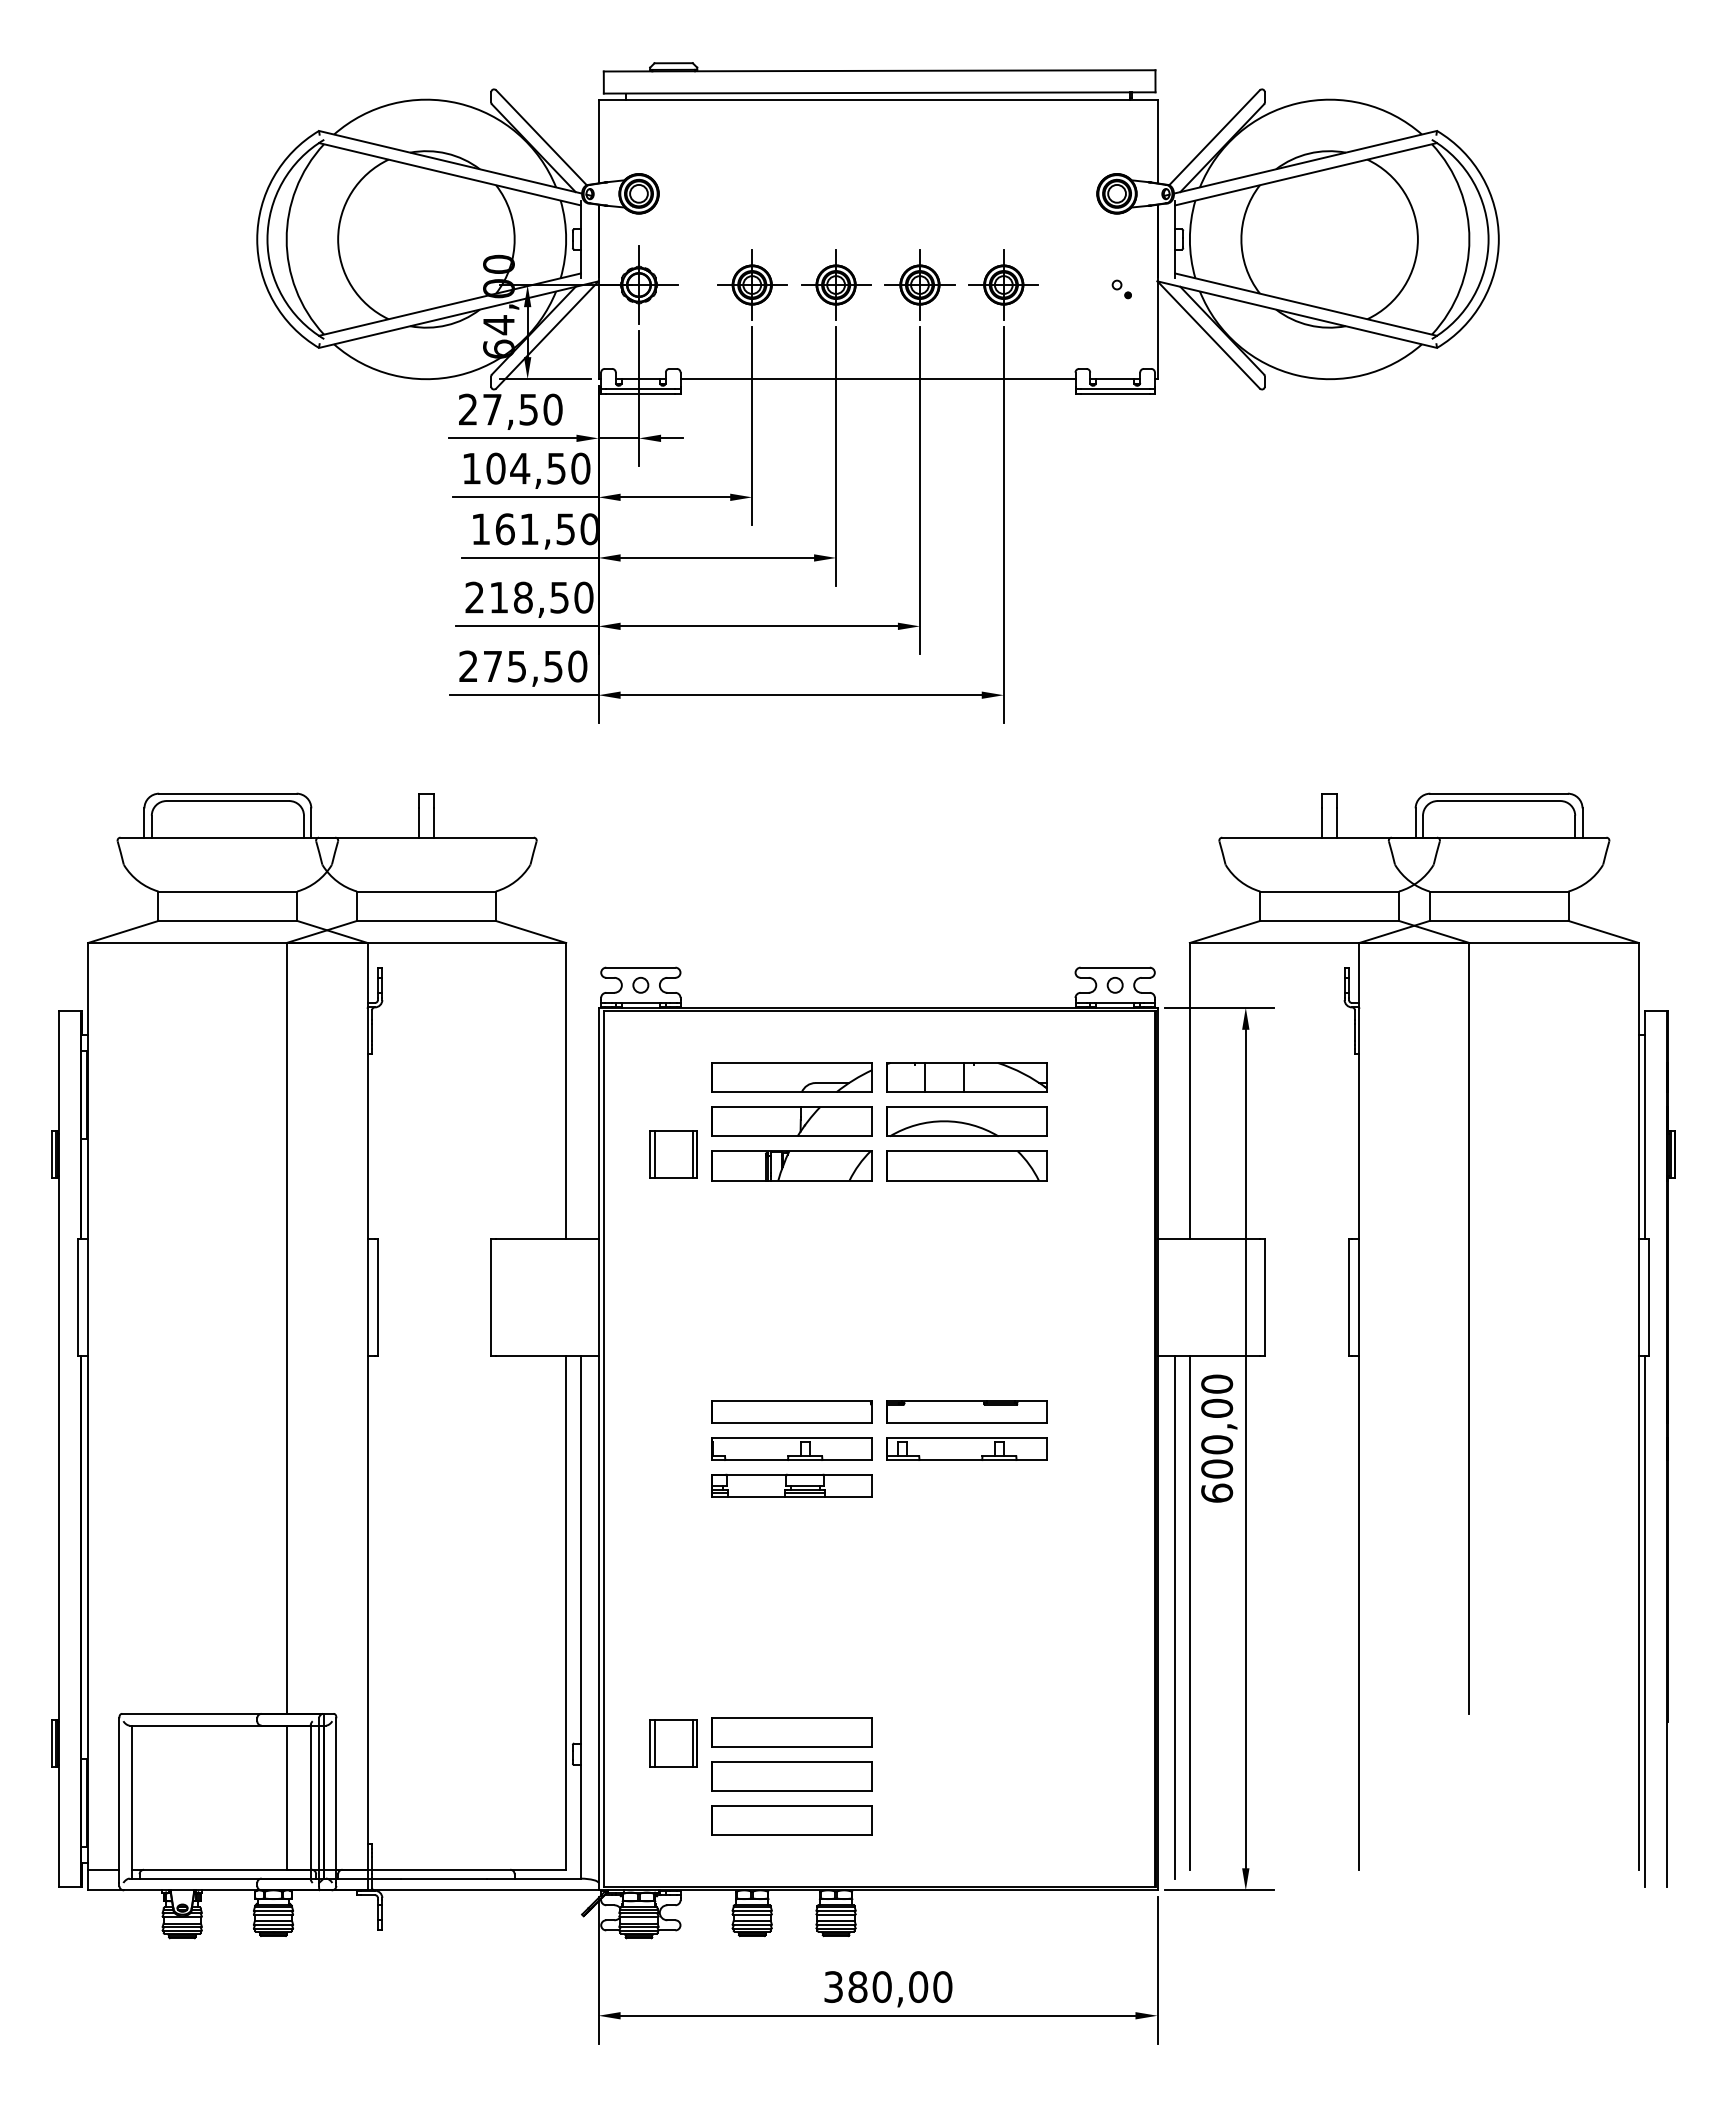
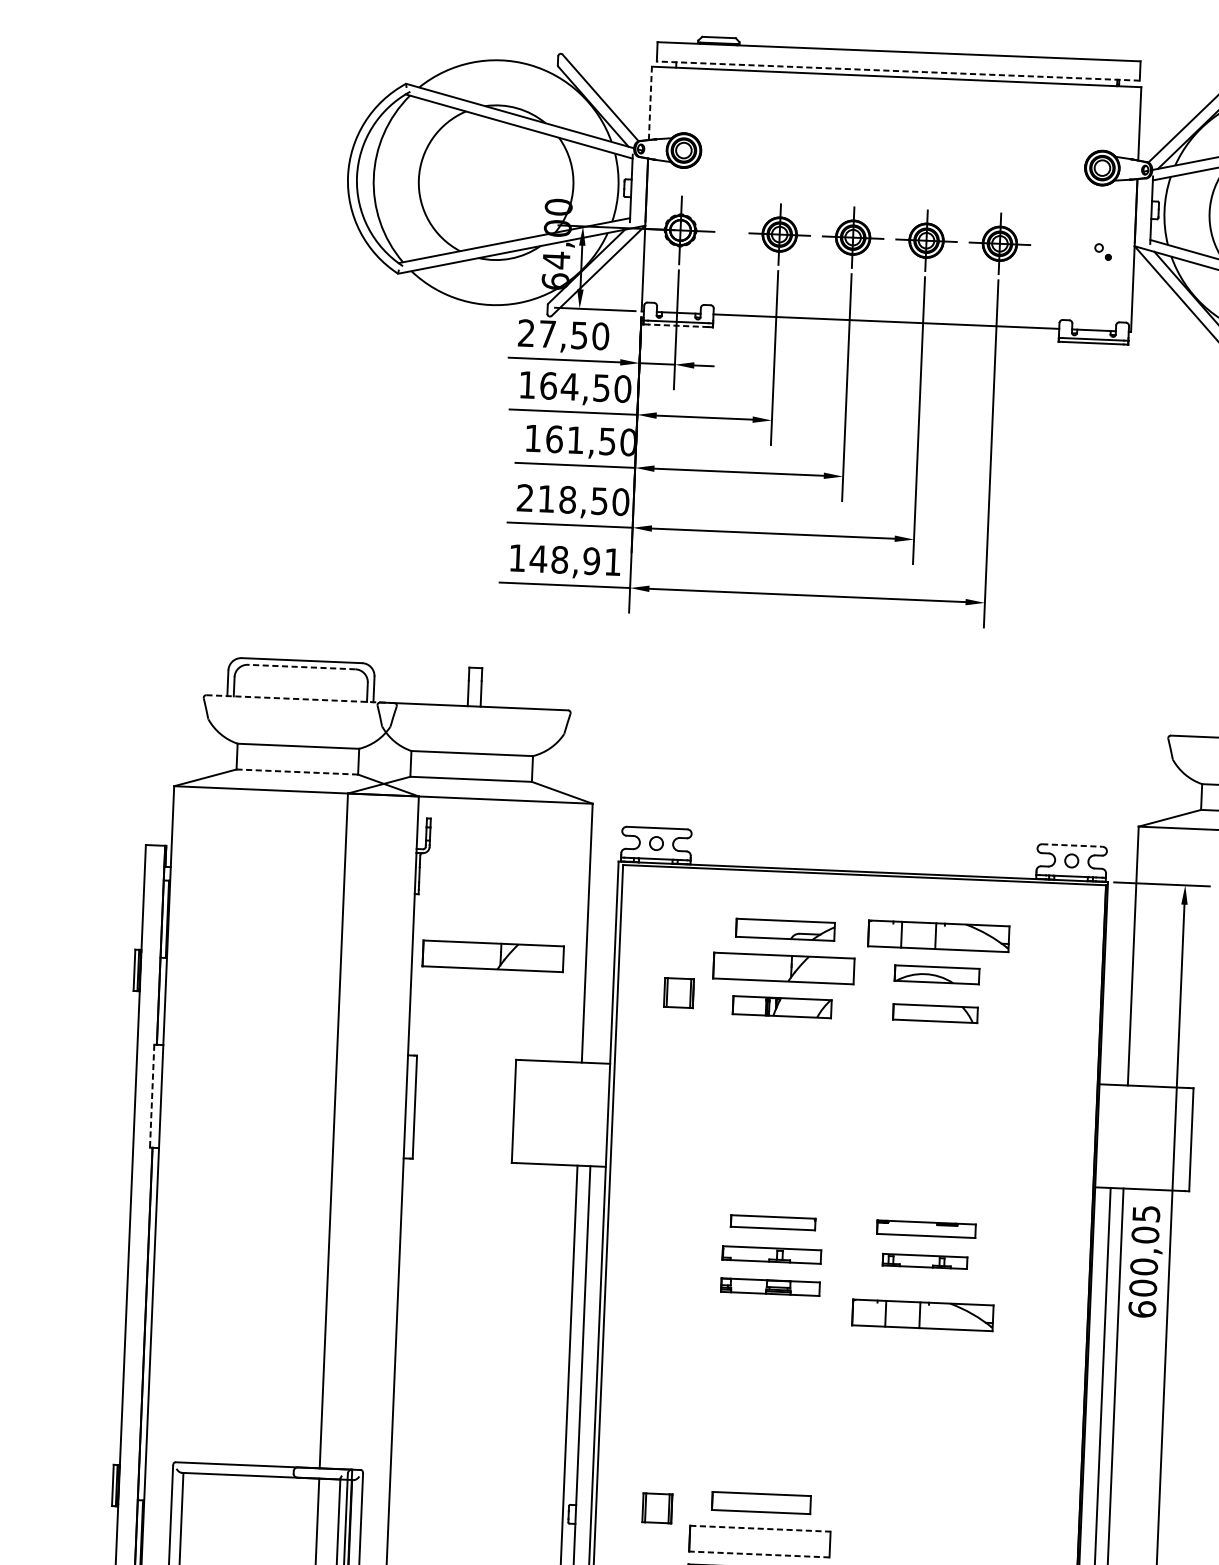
line: (879, 92) -> (898, 70), solid -> dashed
line: (598, 141) -> (650, 103), solid -> dashed
line: (640, 393) -> (677, 325), solid -> dashed
text: (495, 468) -> (548, 385), 104,50 -> 164,50
text: (523, 666) -> (565, 560), 275,50 -> 148,91
line: (227, 801) -> (301, 667), solid -> dashed
line: (228, 837) -> (300, 699), solid -> dashed
line: (227, 920) -> (297, 771), solid -> dashed
line: (1115, 967) -> (1072, 845), solid -> dashed
part: (791, 1077) -> (785, 929), size x0.7
part: (459, 1121) -> (492, 956), added
part: (966, 1121) -> (936, 974), size x0.6
part: (673, 1154) -> (678, 992), size x0.7
part: (791, 1165) -> (781, 1006), size x0.7
part: (966, 1165) -> (934, 1013), size x0.6
line: (77, 1297) -> (151, 1096), solid -> dashed
text: (1217, 1383) -> (1146, 1213), 600,00 -> 600,05
part: (791, 1411) -> (772, 1222), size x0.6
part: (966, 1411) -> (925, 1228), size x0.7
part: (791, 1448) -> (771, 1254), size x0.7
part: (966, 1448) -> (924, 1260), size x0.6
part: (791, 1485) -> (770, 1286), size x0.7
part: (966, 1510) -> (922, 1315), added
part: (791, 1732) -> (760, 1503), size x0.7
part: (673, 1743) -> (657, 1508), size x0.7
line: (792, 1761) -> (760, 1528), solid -> dashed
line: (791, 1791) -> (758, 1554), solid -> dashed

